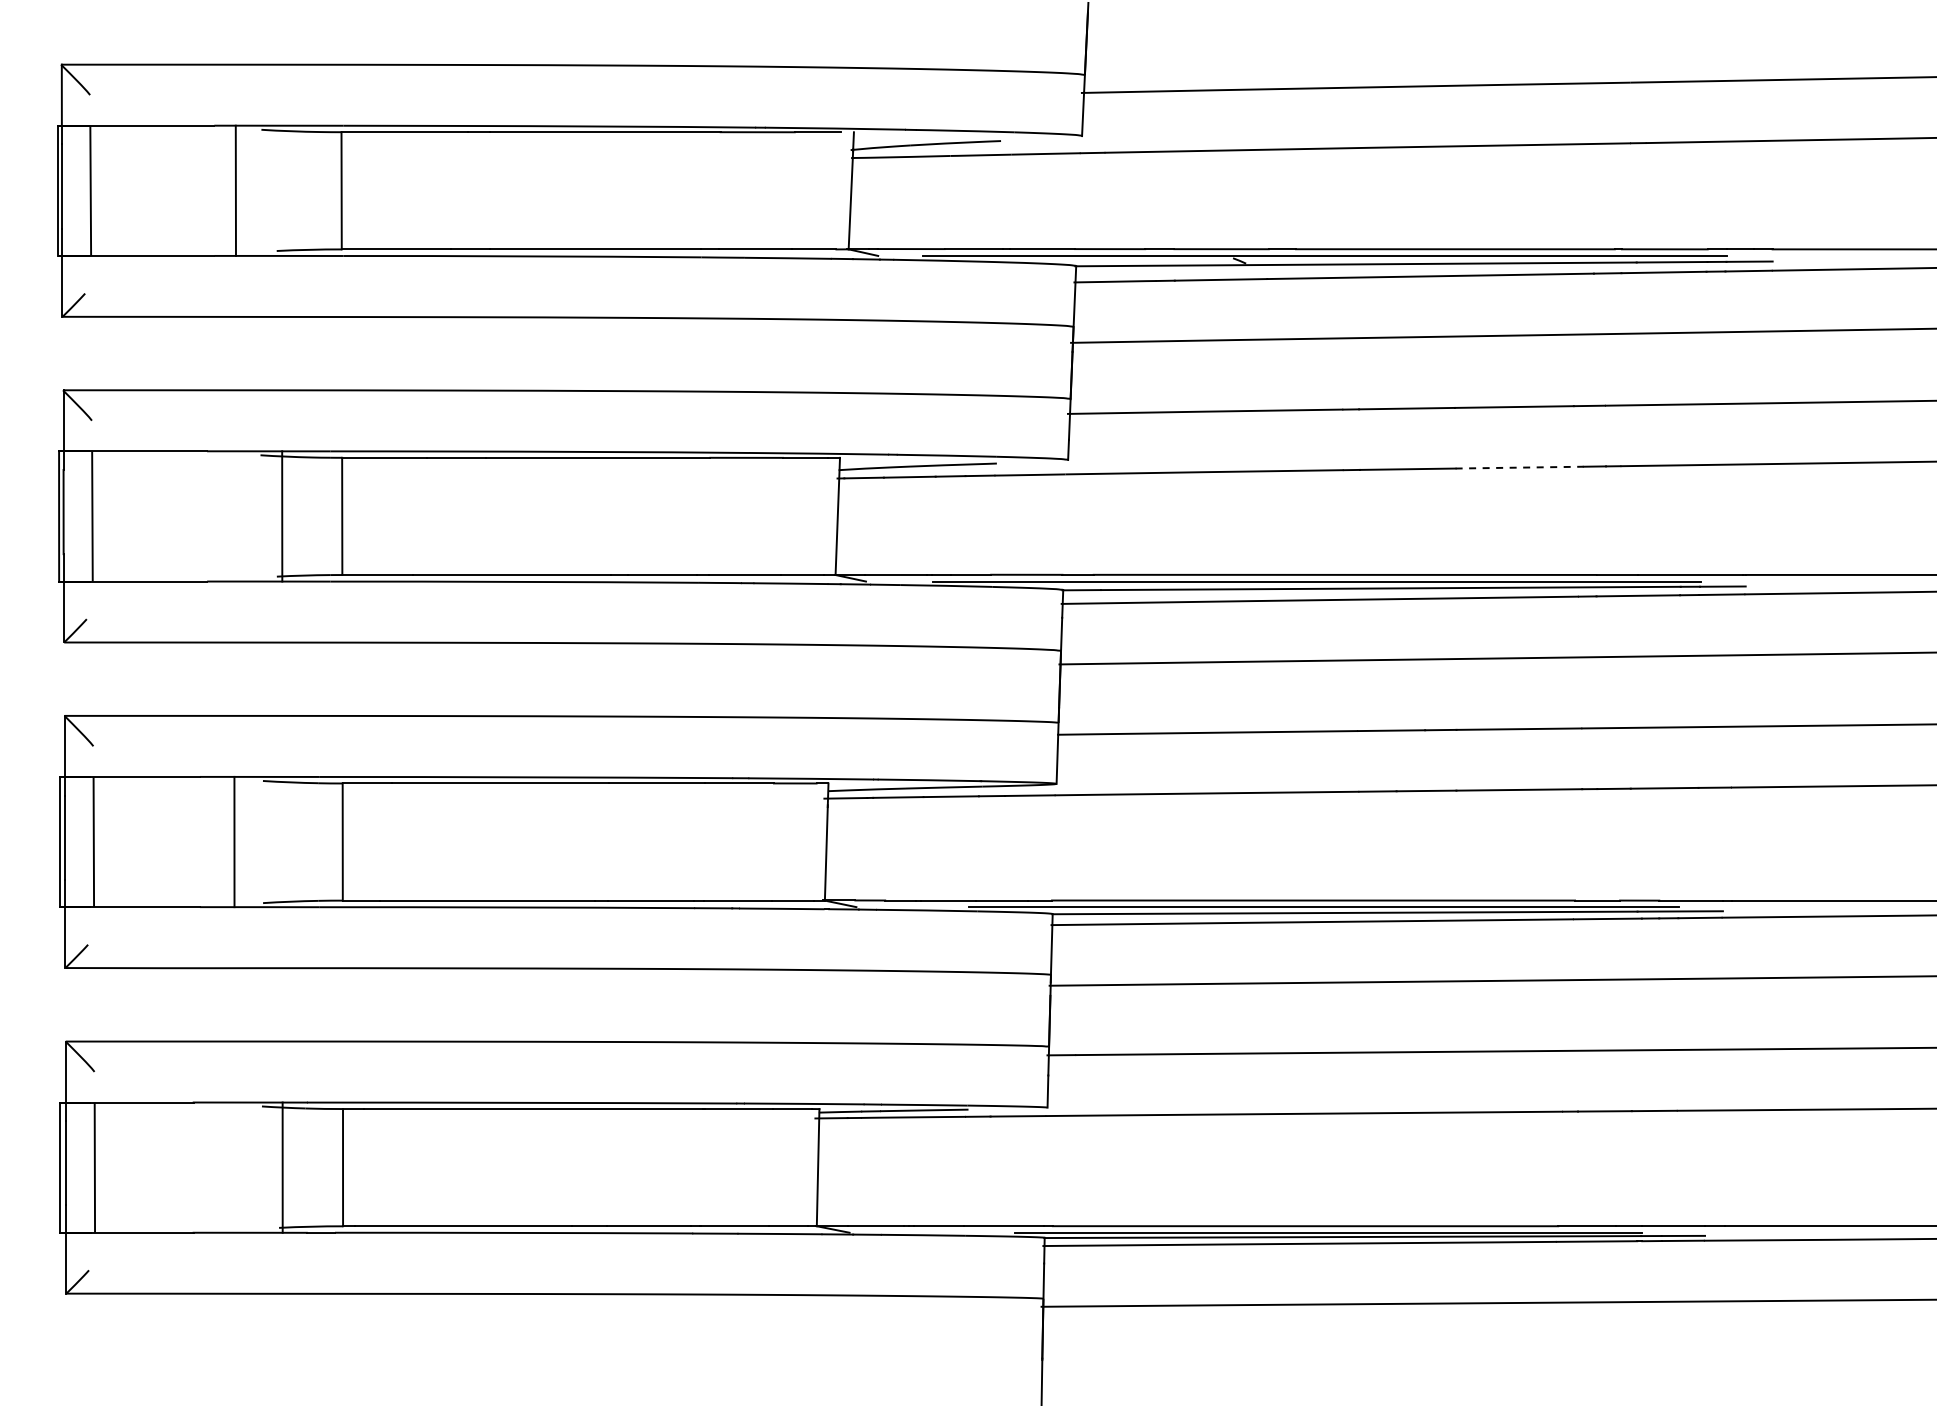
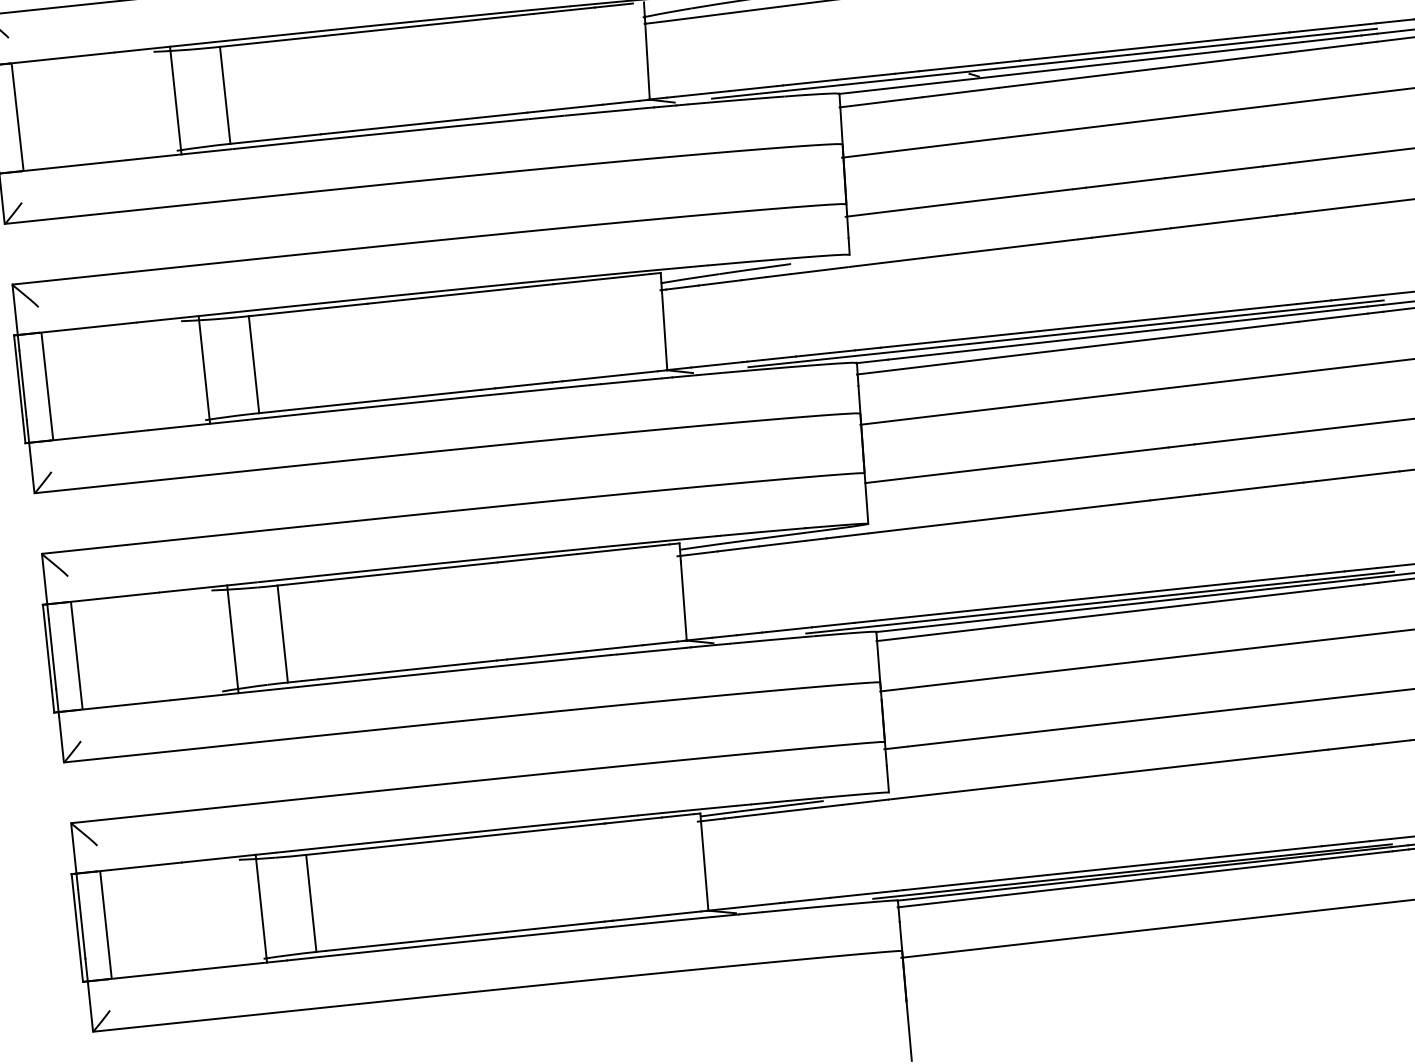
line: (235, 190) -> (175, 100), moved
line: (1520, 467) -> (1224, 221), dashed -> solid
line: (234, 841) -> (232, 638), moved

